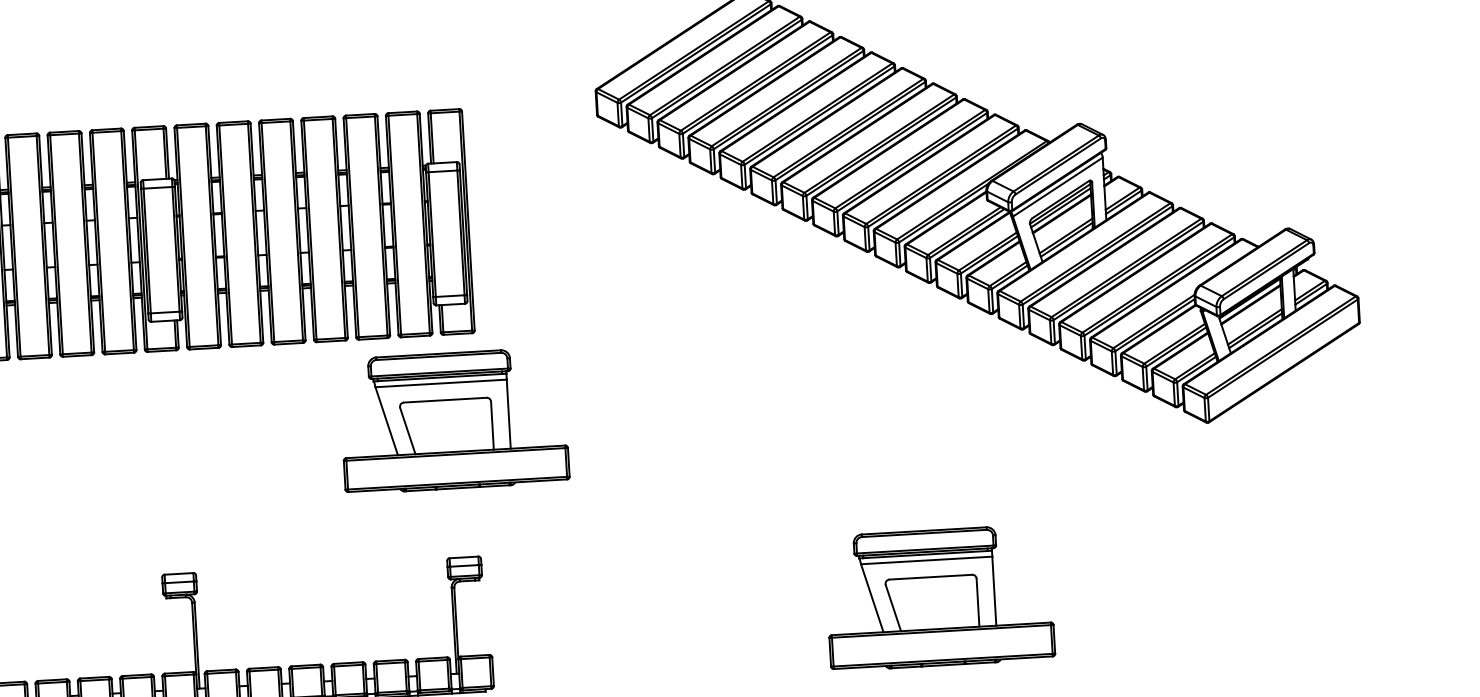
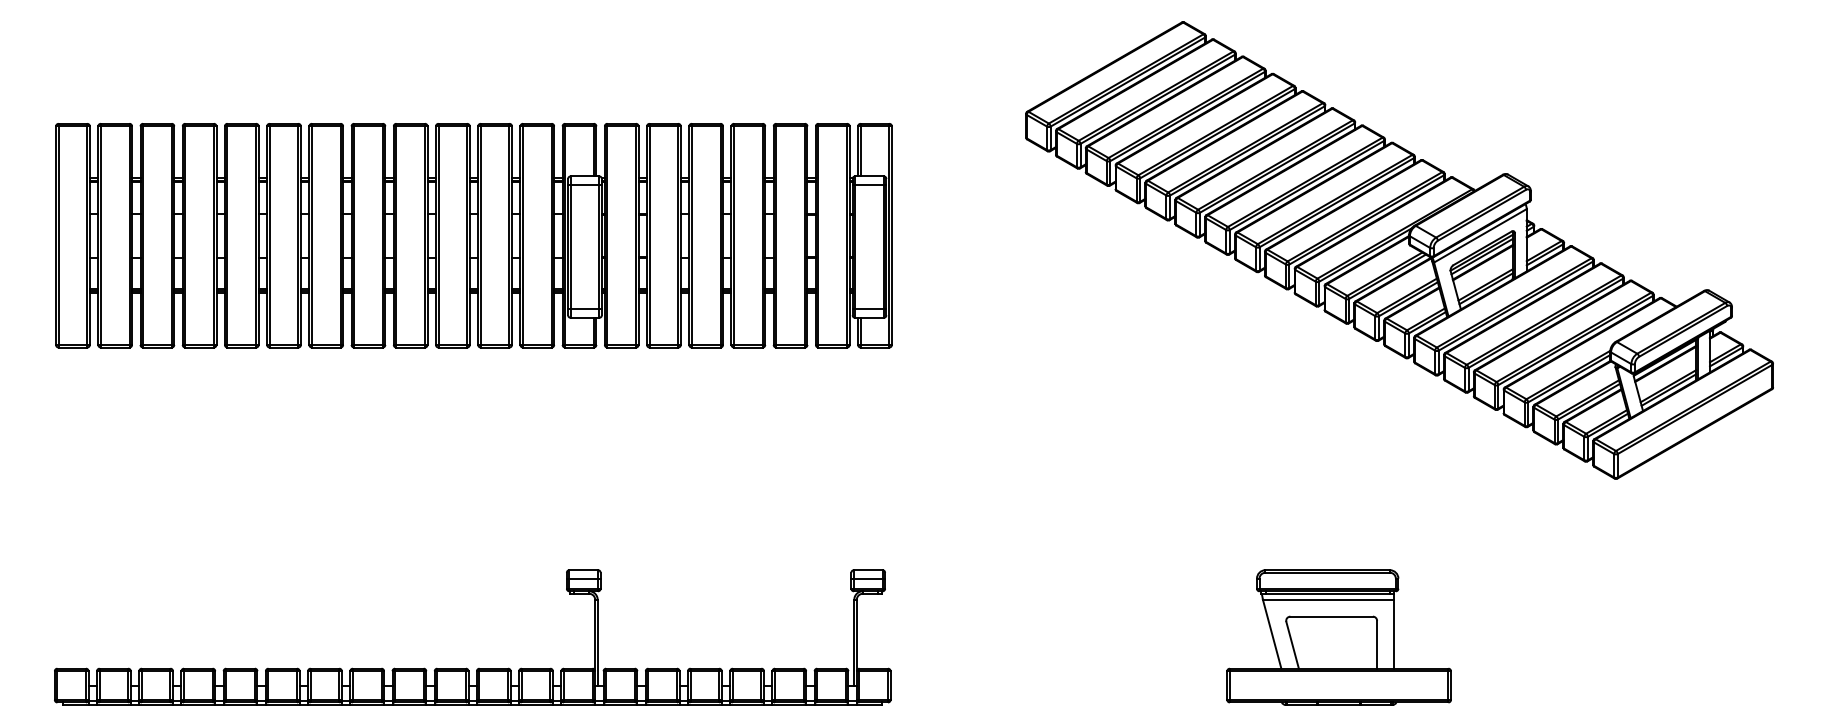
part: (453, 420) -> (865, 433), removed

